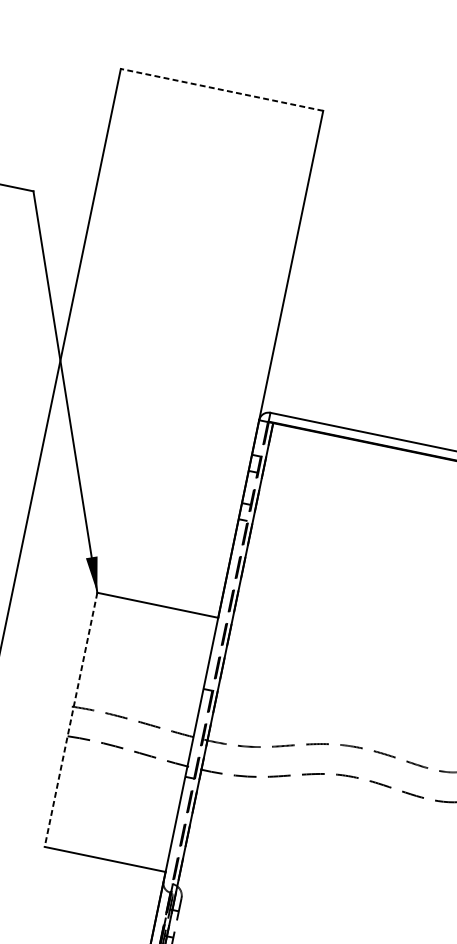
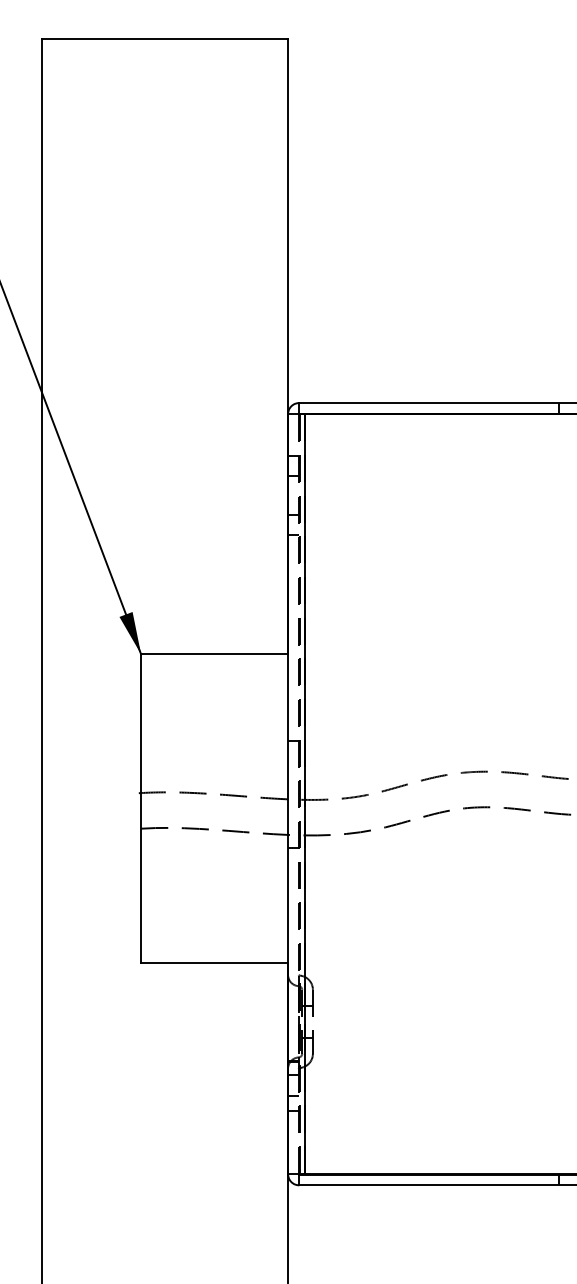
line: (222, 89) -> (165, 38), dashed -> solid
line: (71, 720) -> (141, 809), dashed -> solid

